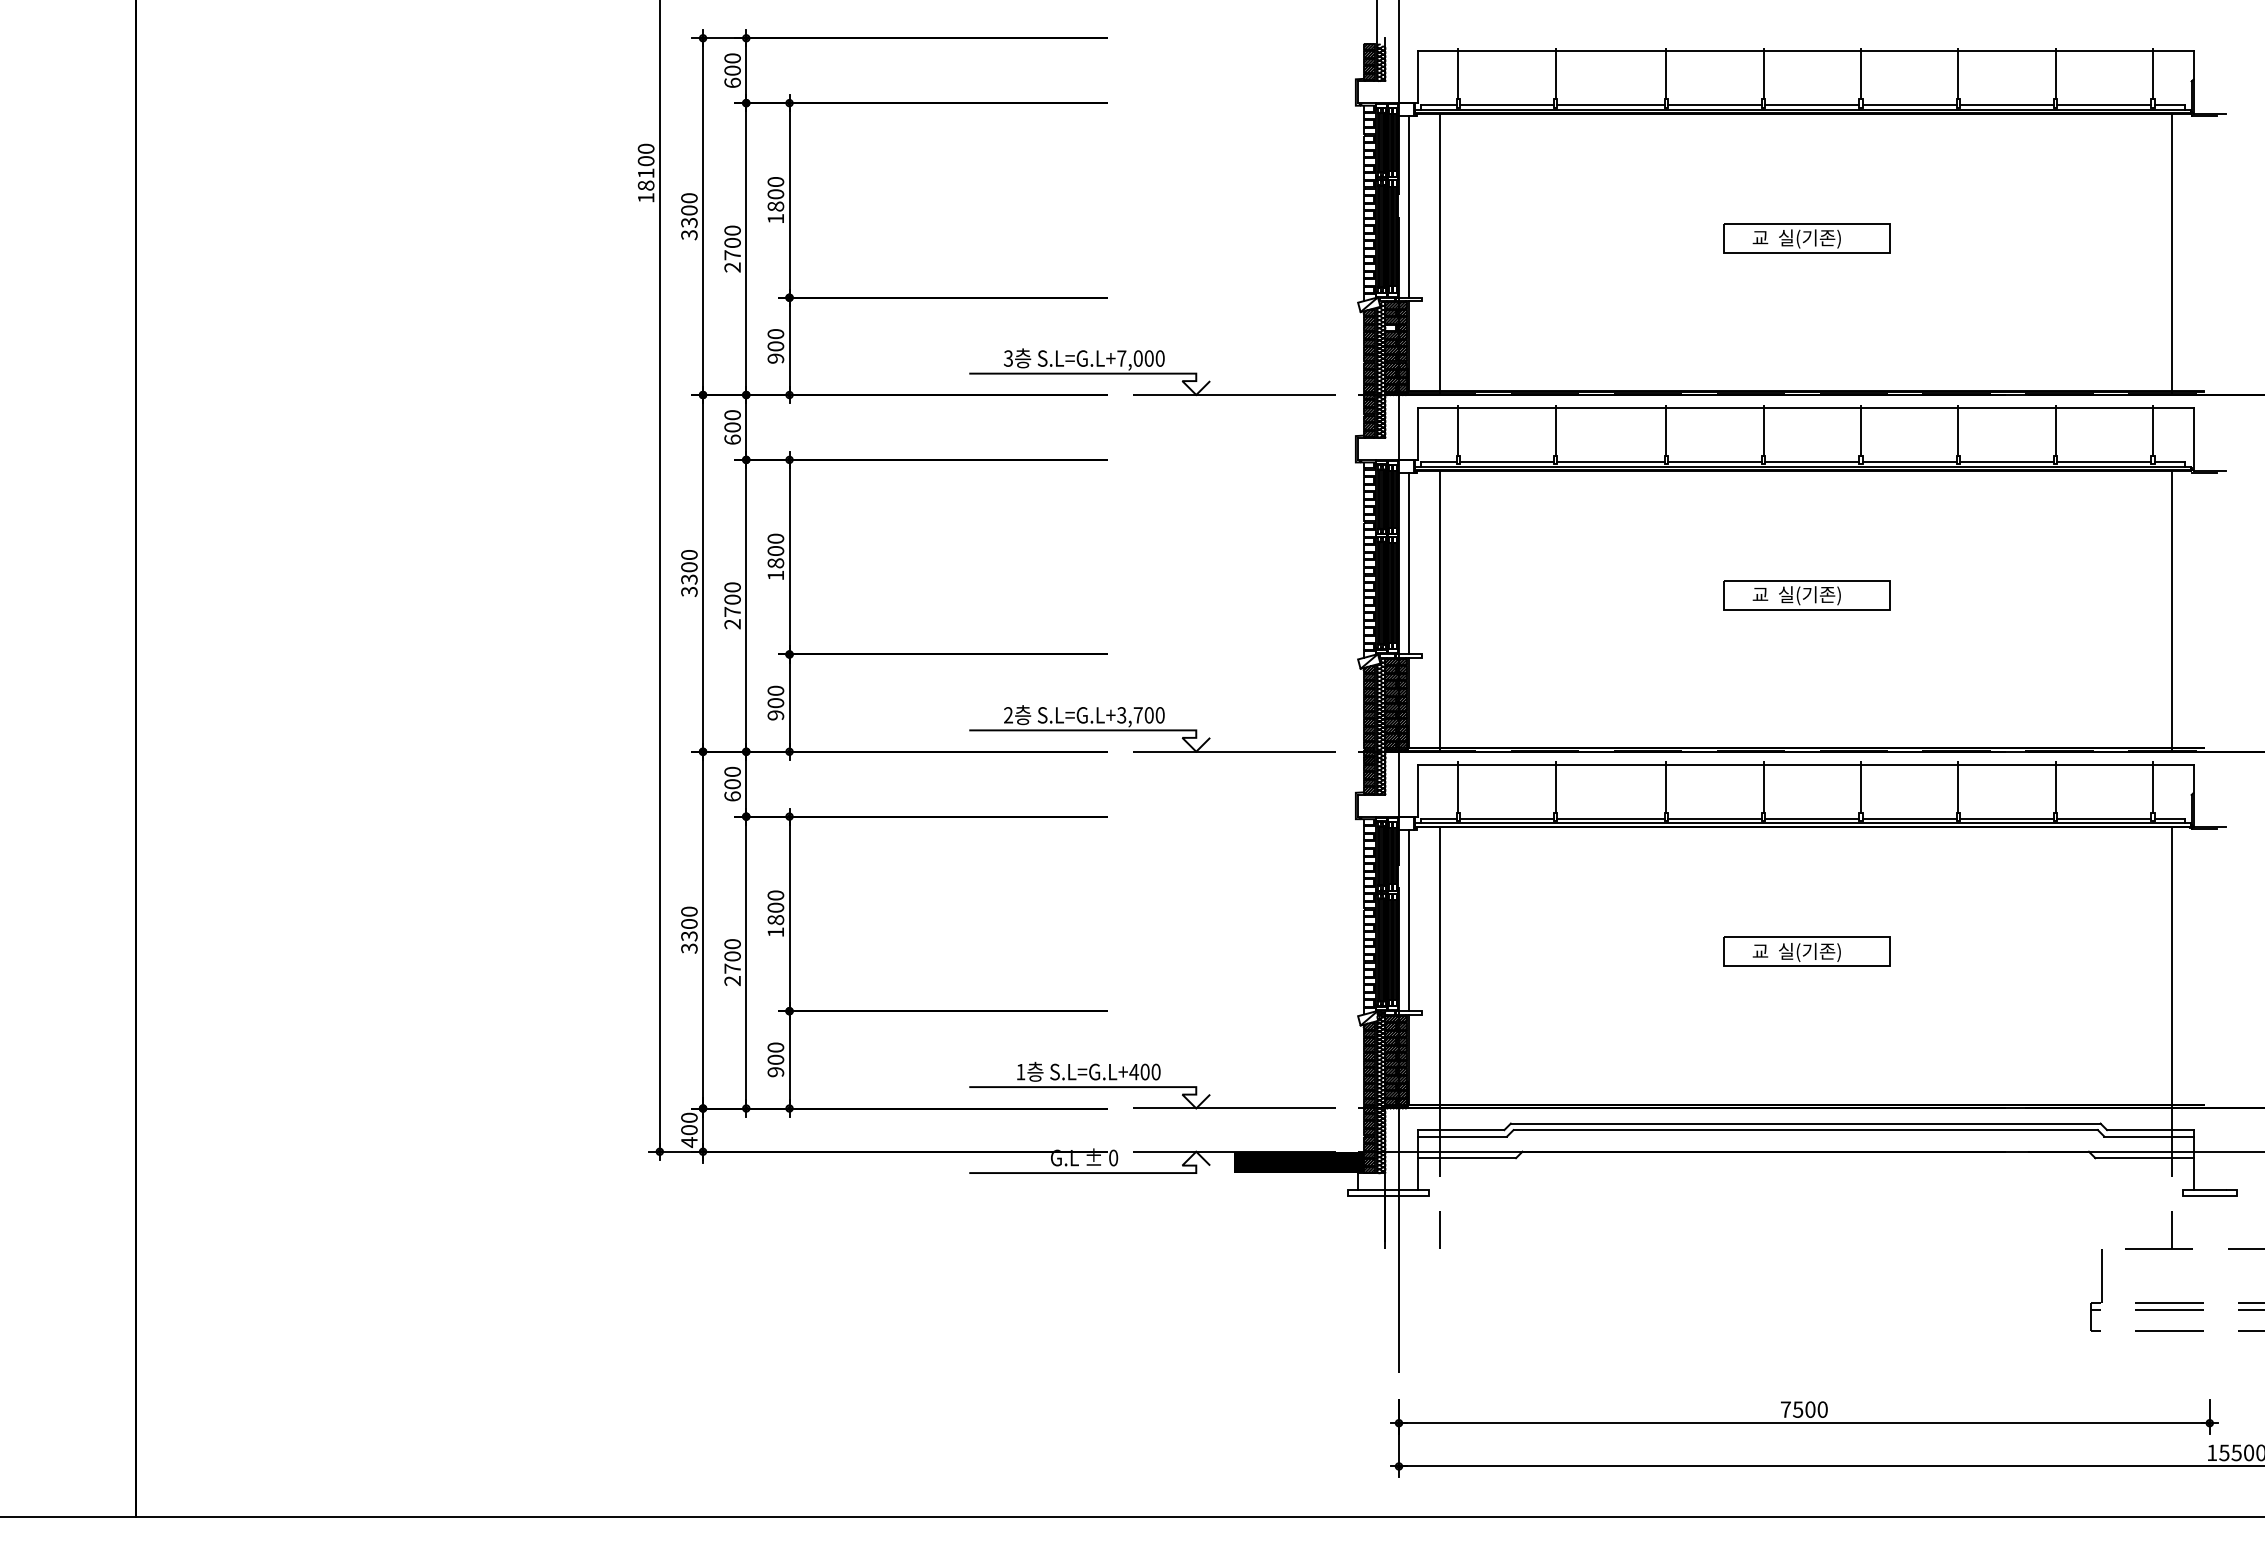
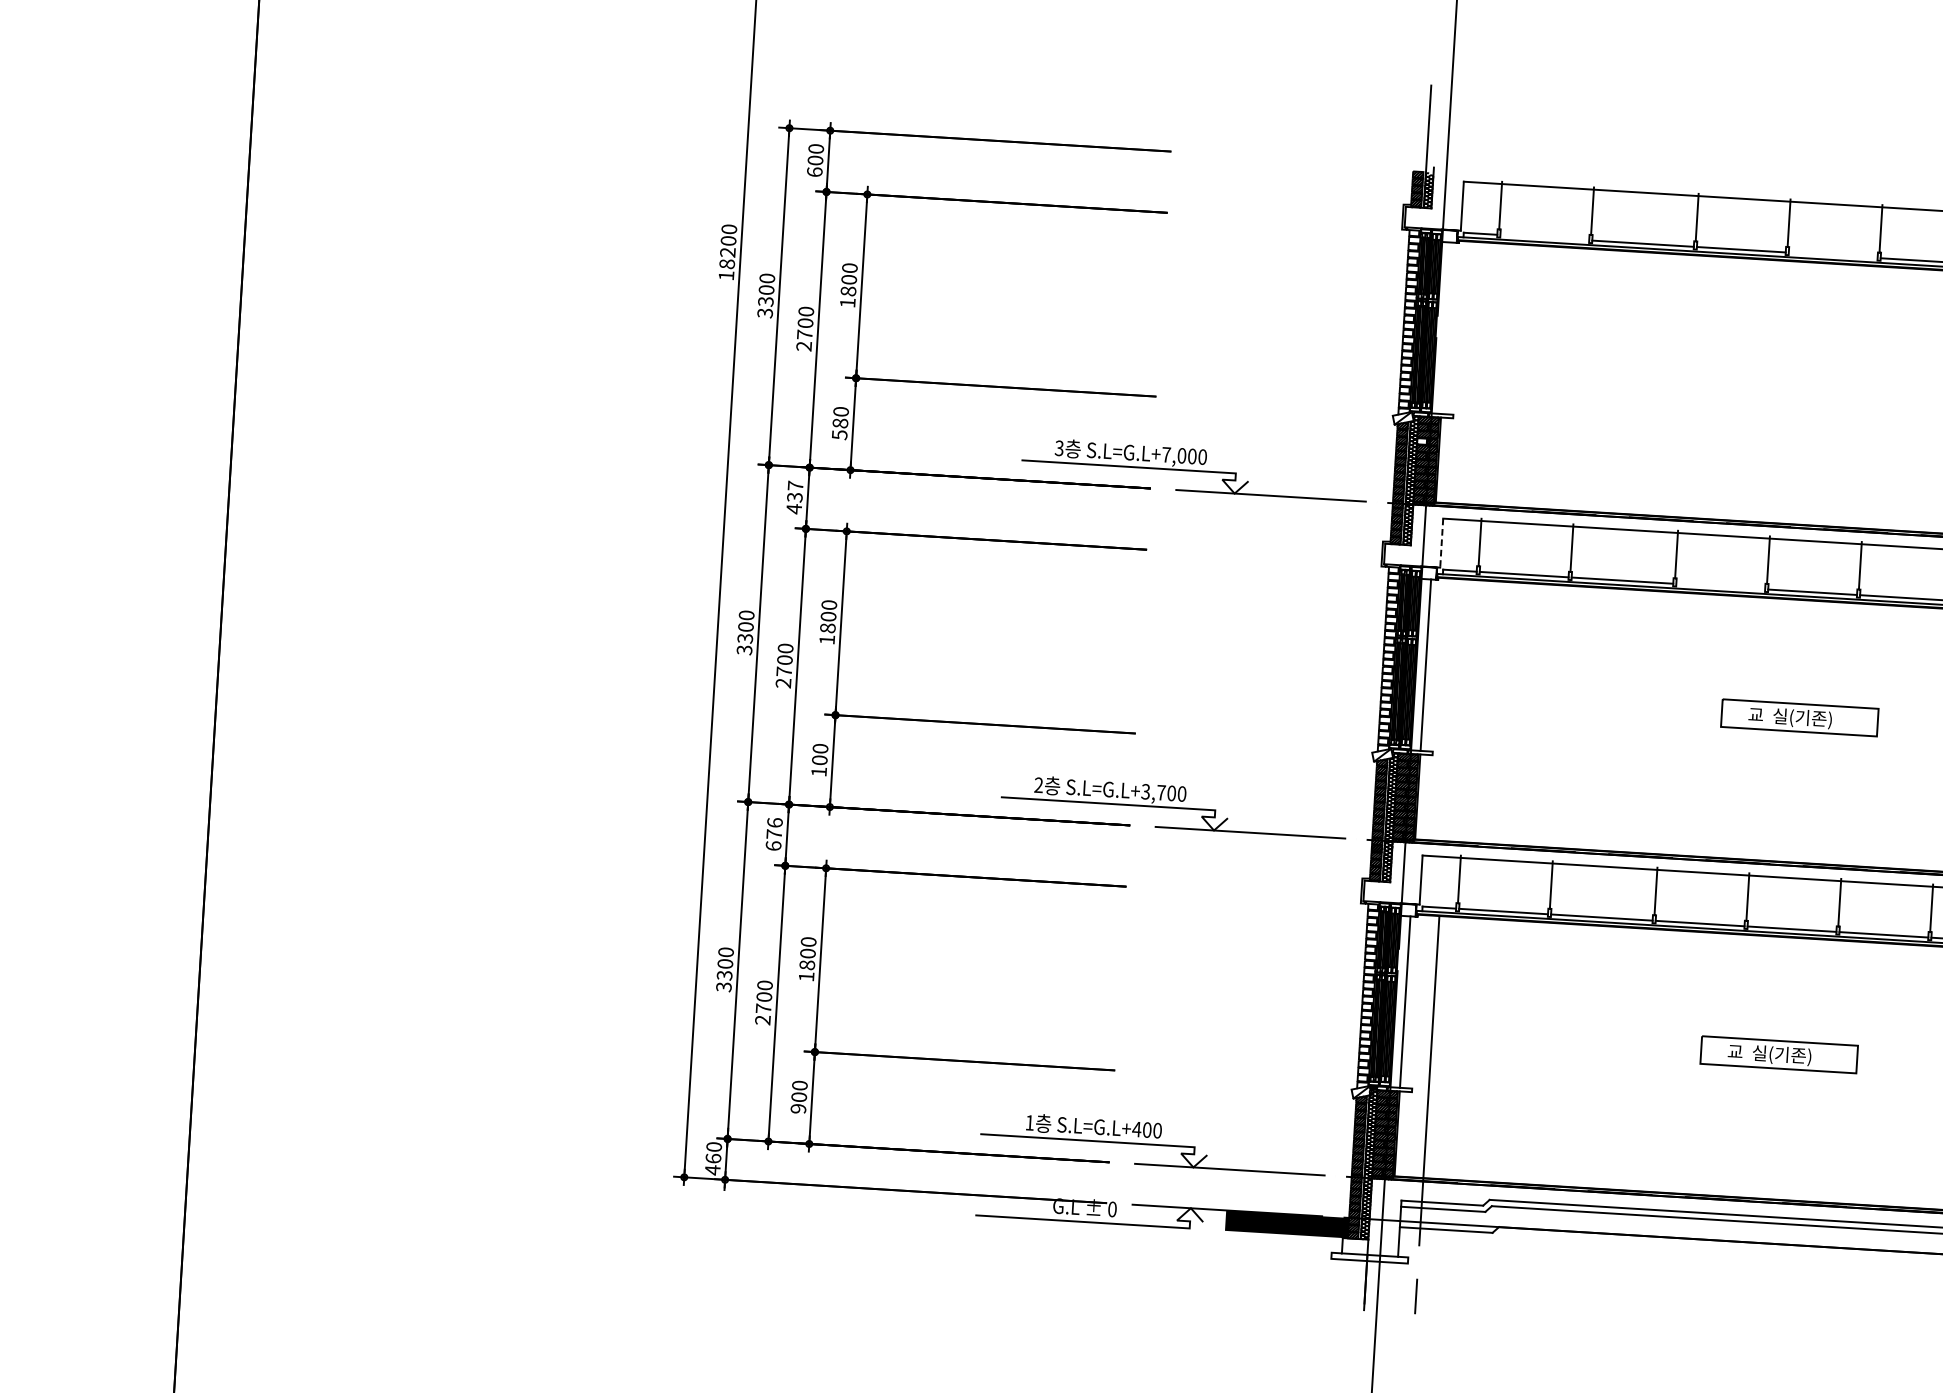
line: (1506, 105) -> (1544, 238), removed
line: (1812, 105) -> (1833, 255), removed
text: (645, 173) -> (727, 252), 18100 -> 18200
line: (1409, 206) -> (1446, 327), removed
part: (1806, 238) -> (1820, 381), removed
line: (1439, 253) -> (1472, 374), removed
text: (775, 352) -> (839, 429), 900 -> 580
text: (732, 427) -> (794, 497), 600 -> 437
line: (1417, 433) -> (1441, 542), solid -> dashed
line: (1715, 461) -> (1721, 586), removed
line: (1439, 610) -> (1451, 711), removed
text: (775, 715) -> (818, 771), 900 -> 100
text: (732, 777) -> (774, 828), 600 -> 676
text: (689, 1130) -> (713, 1158), 400 -> 460

